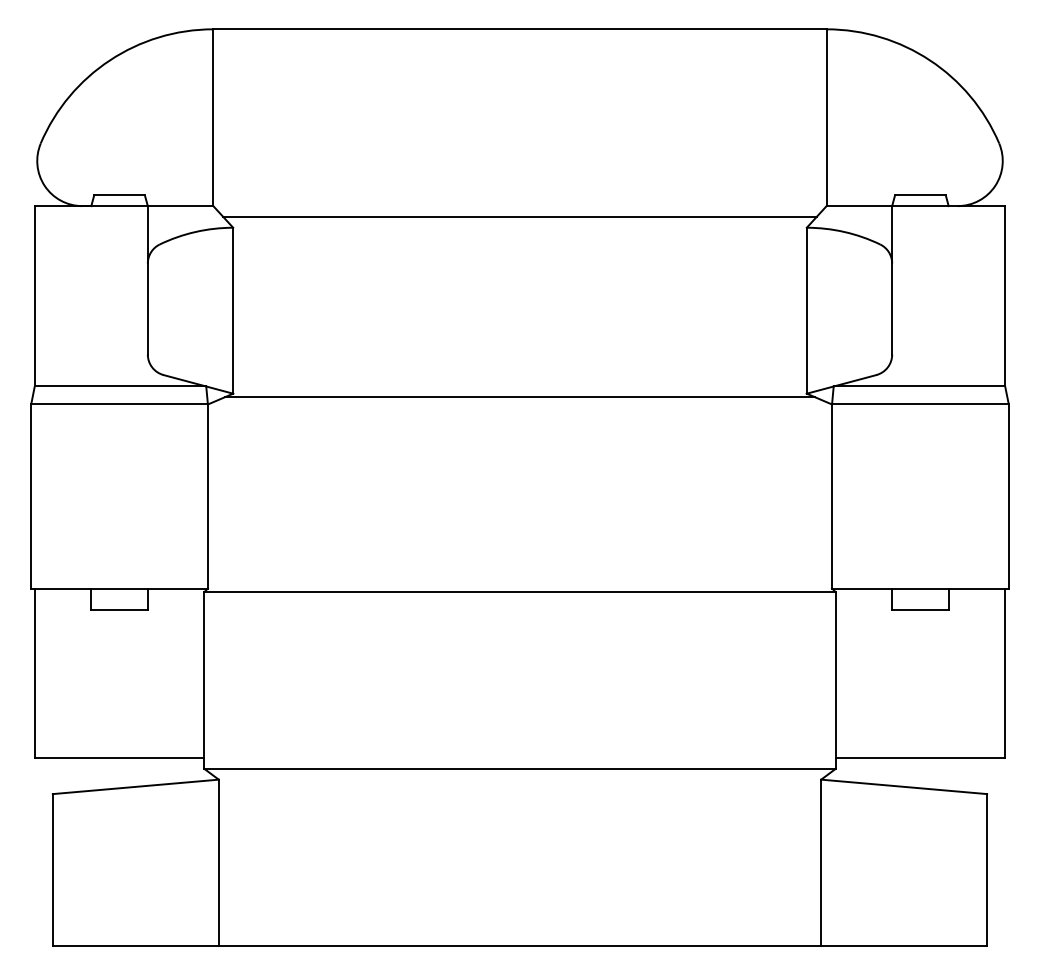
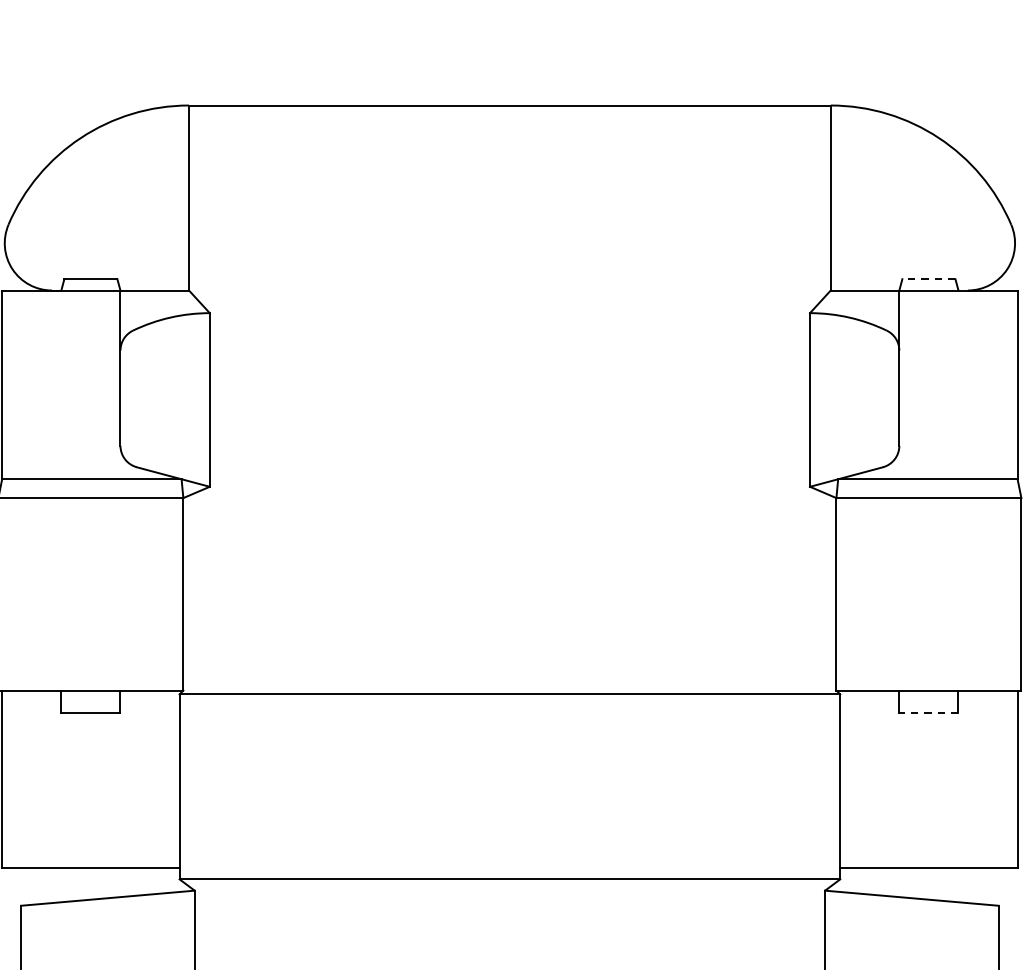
line: (919, 195) -> (927, 279), solid -> dashed
line: (519, 216) -> (509, 301), removed
line: (519, 397) -> (509, 490), removed
line: (919, 610) -> (927, 713), solid -> dashed

